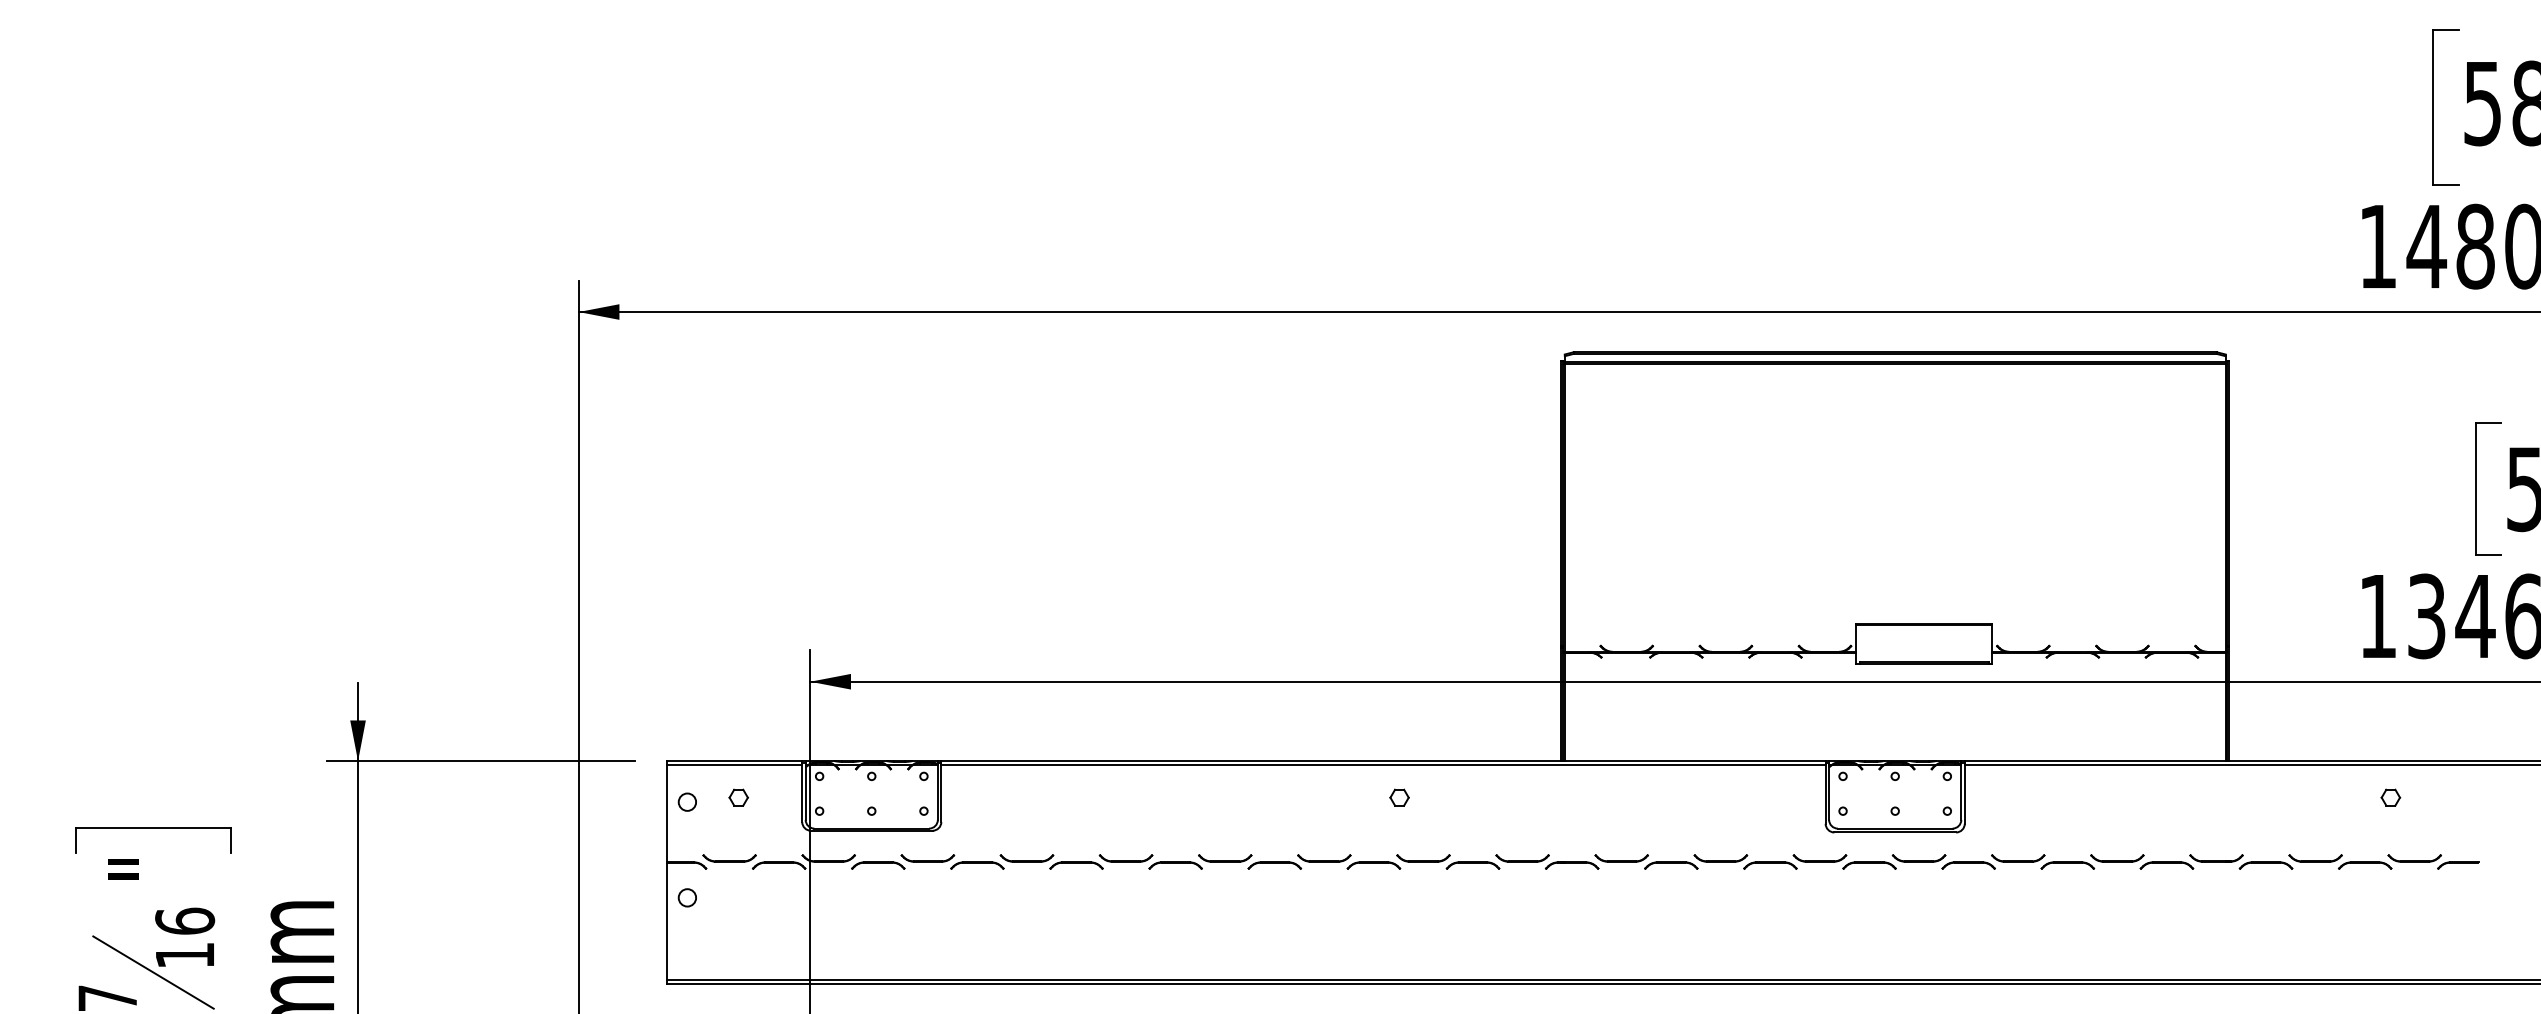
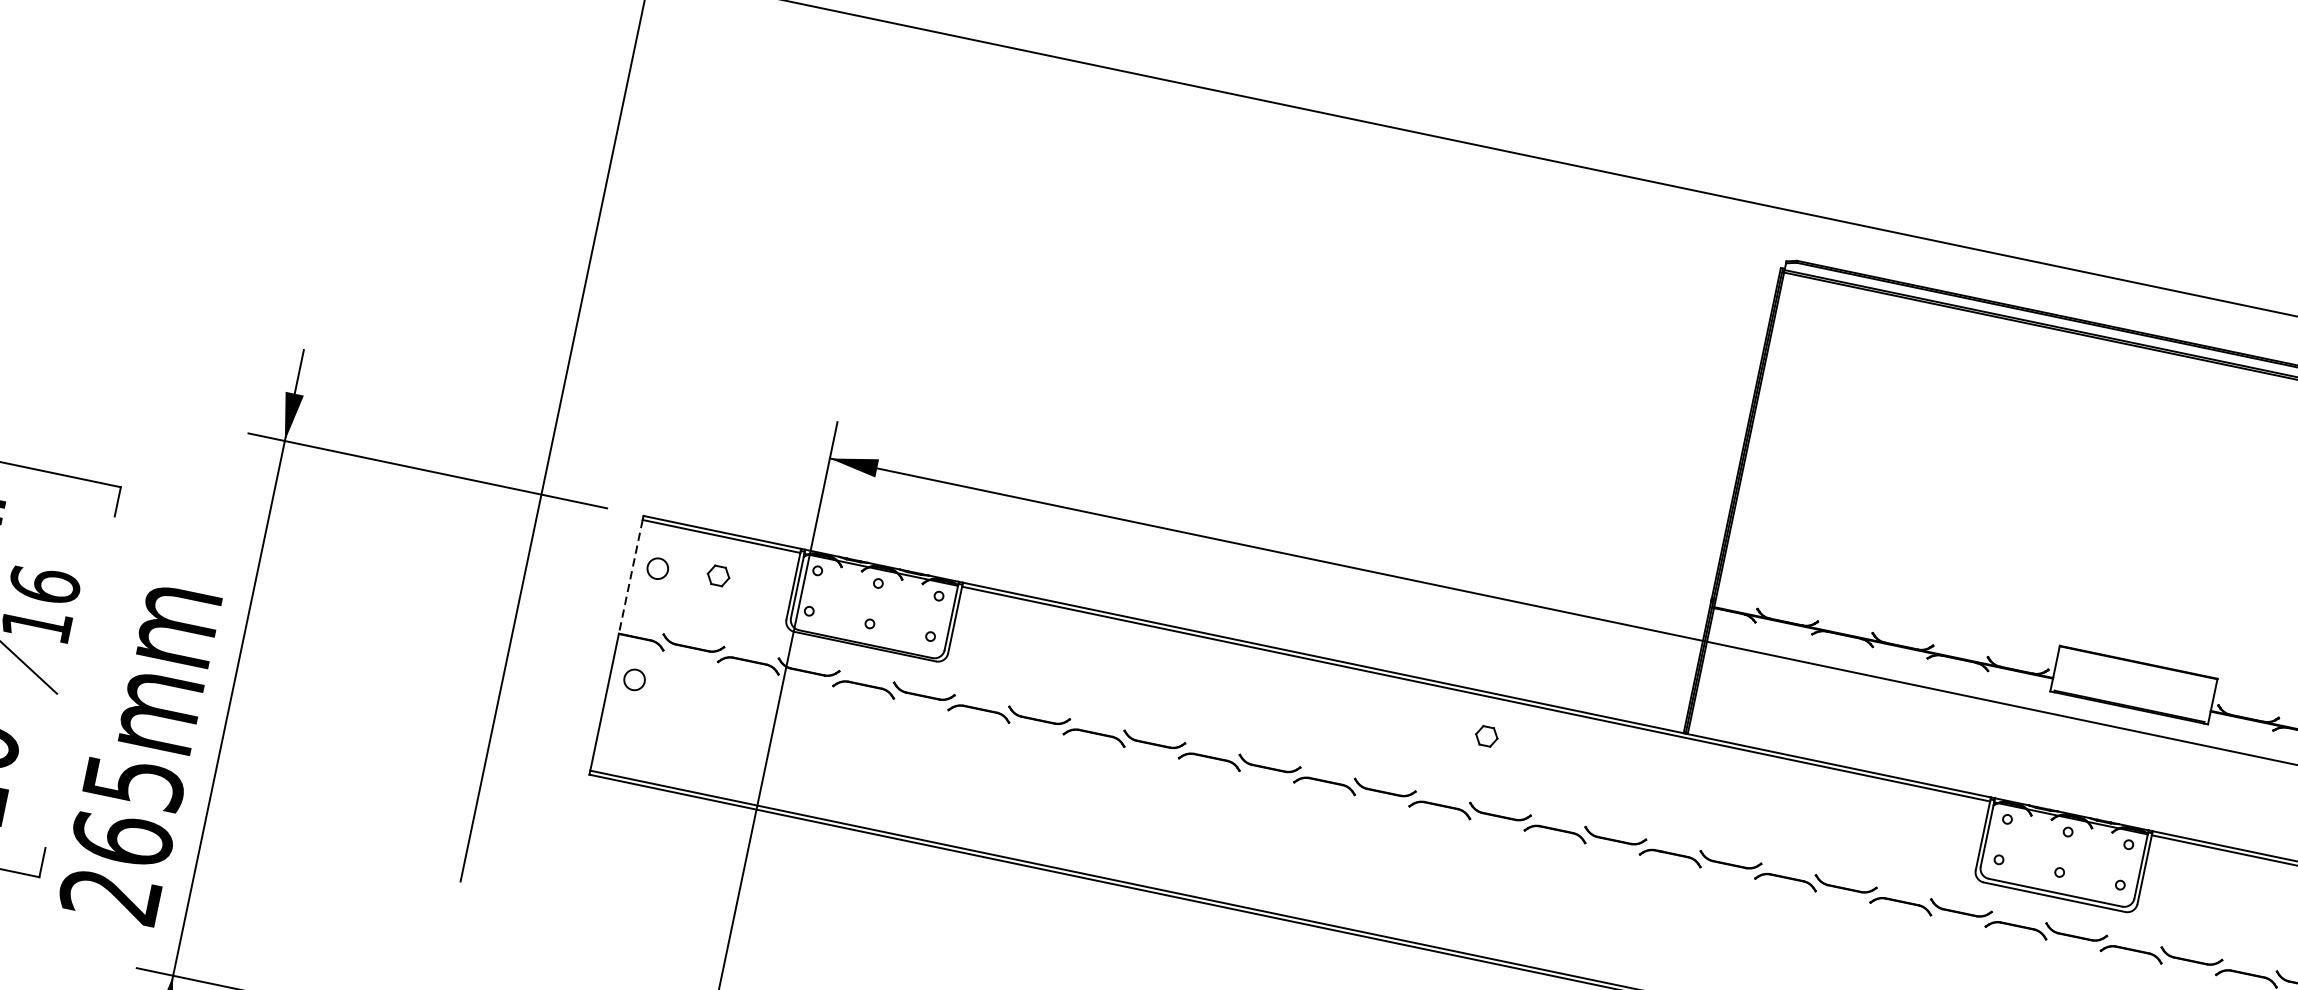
line: (666, 813) -> (630, 576), solid -> dashed

